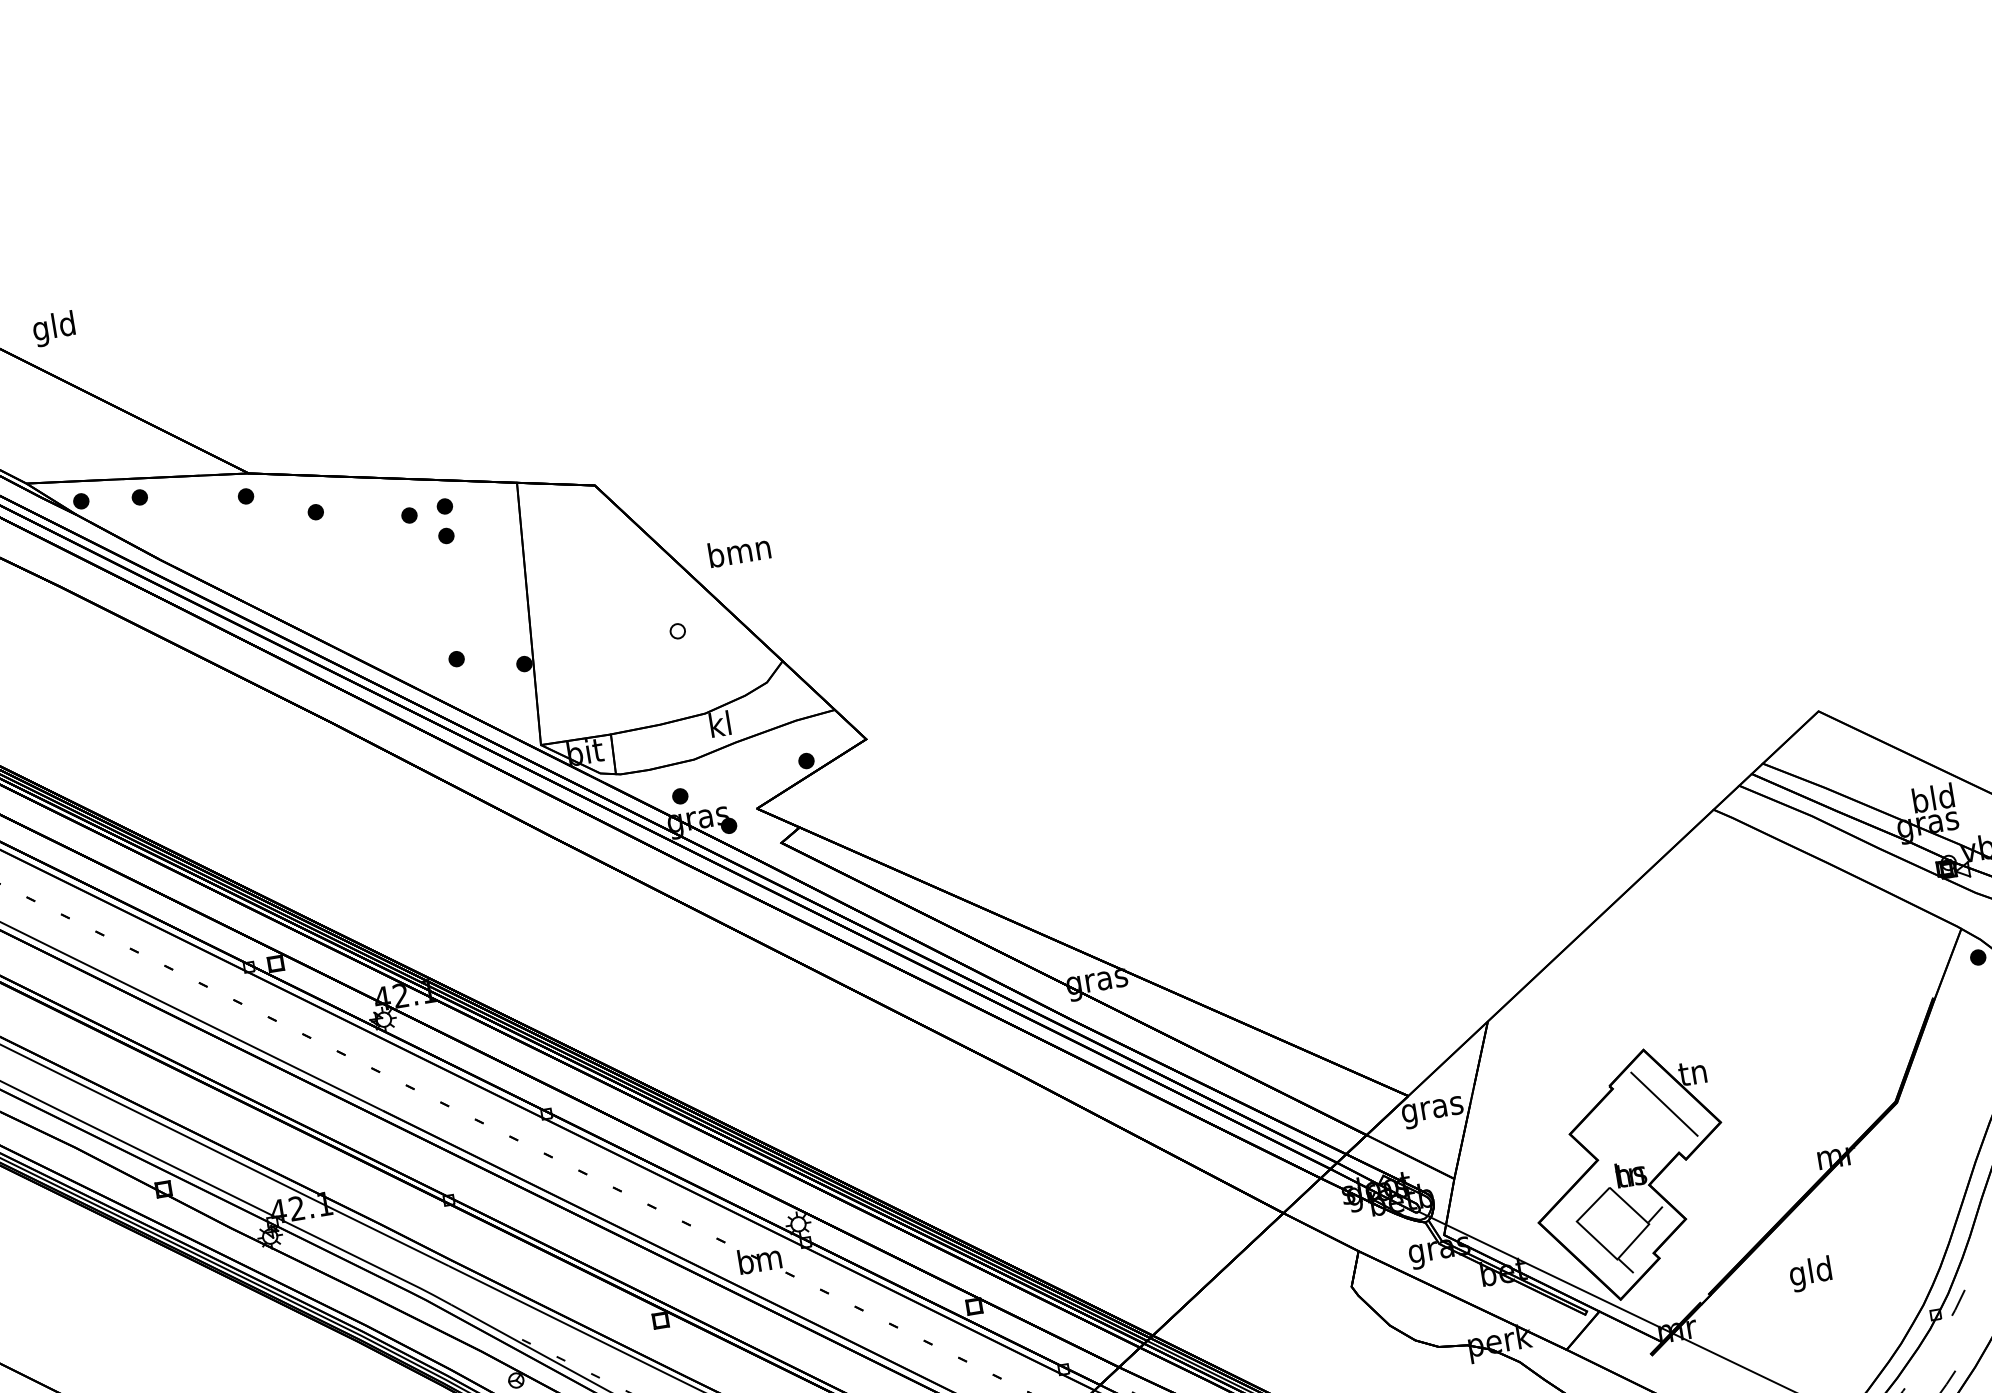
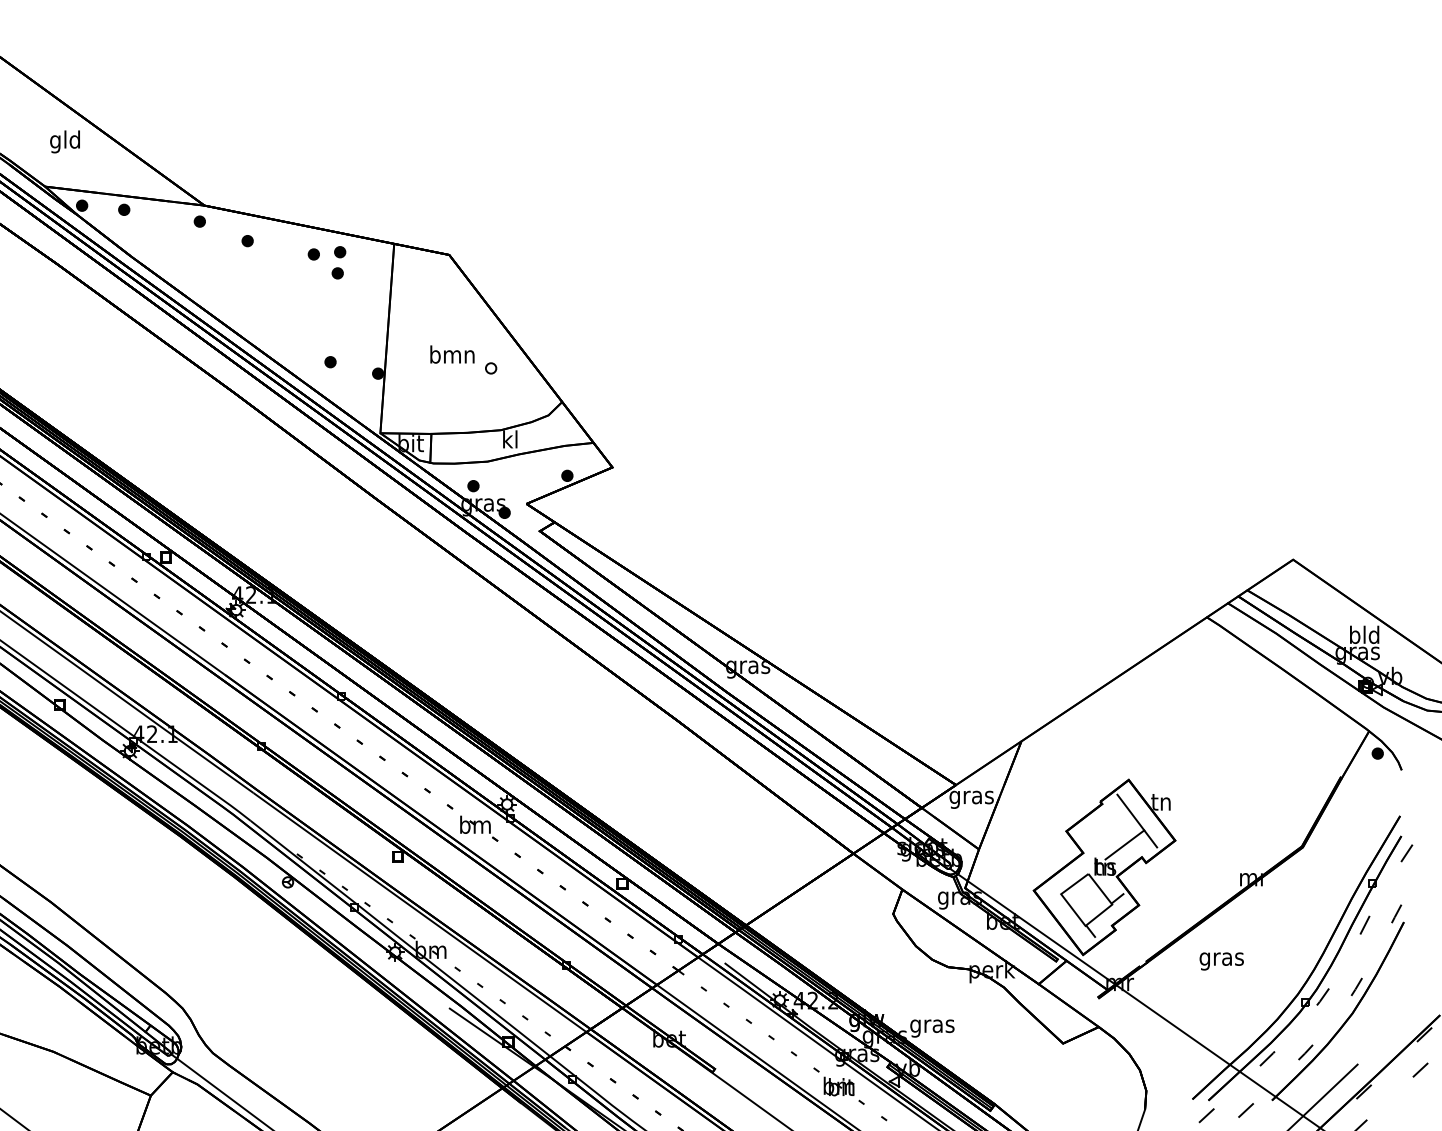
text: (53, 328) -> (64, 141), moved
text: (739, 550) -> (452, 354), moved
line: (1652, 1139) -> (1124, 844), added
text: (1810, 1273) -> (1221, 958), gld -> gras

